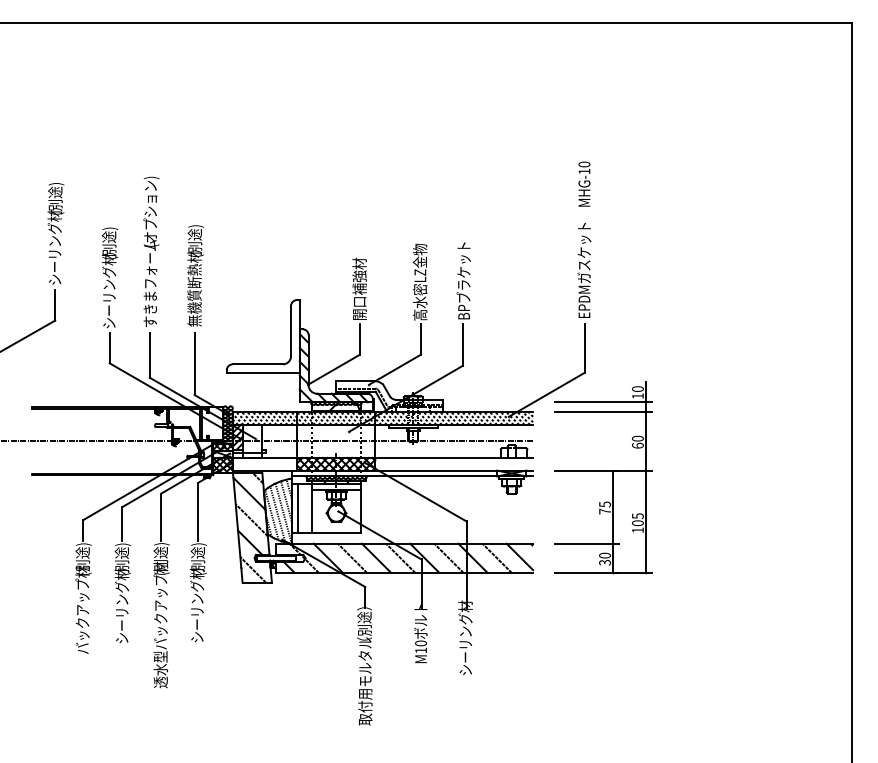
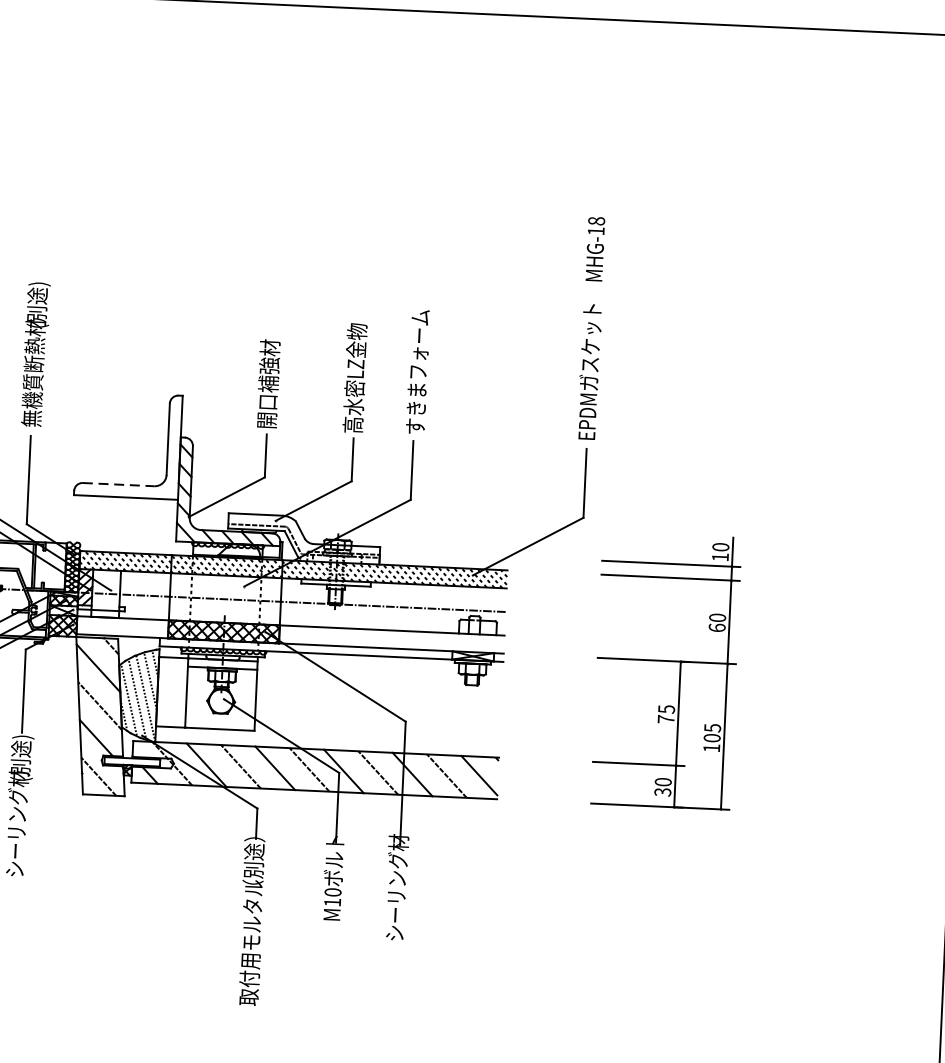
text: (584, 164) -> (596, 221), MHG-10 -> MHG-18
text: (463, 275) -> (417, 371), BPブラケット -> すきまフォーム
line: (258, 364) -> (119, 484), solid -> dashed
part: (603, 477) -> (666, 670), moved
line: (297, 507) -> (165, 690), removed

